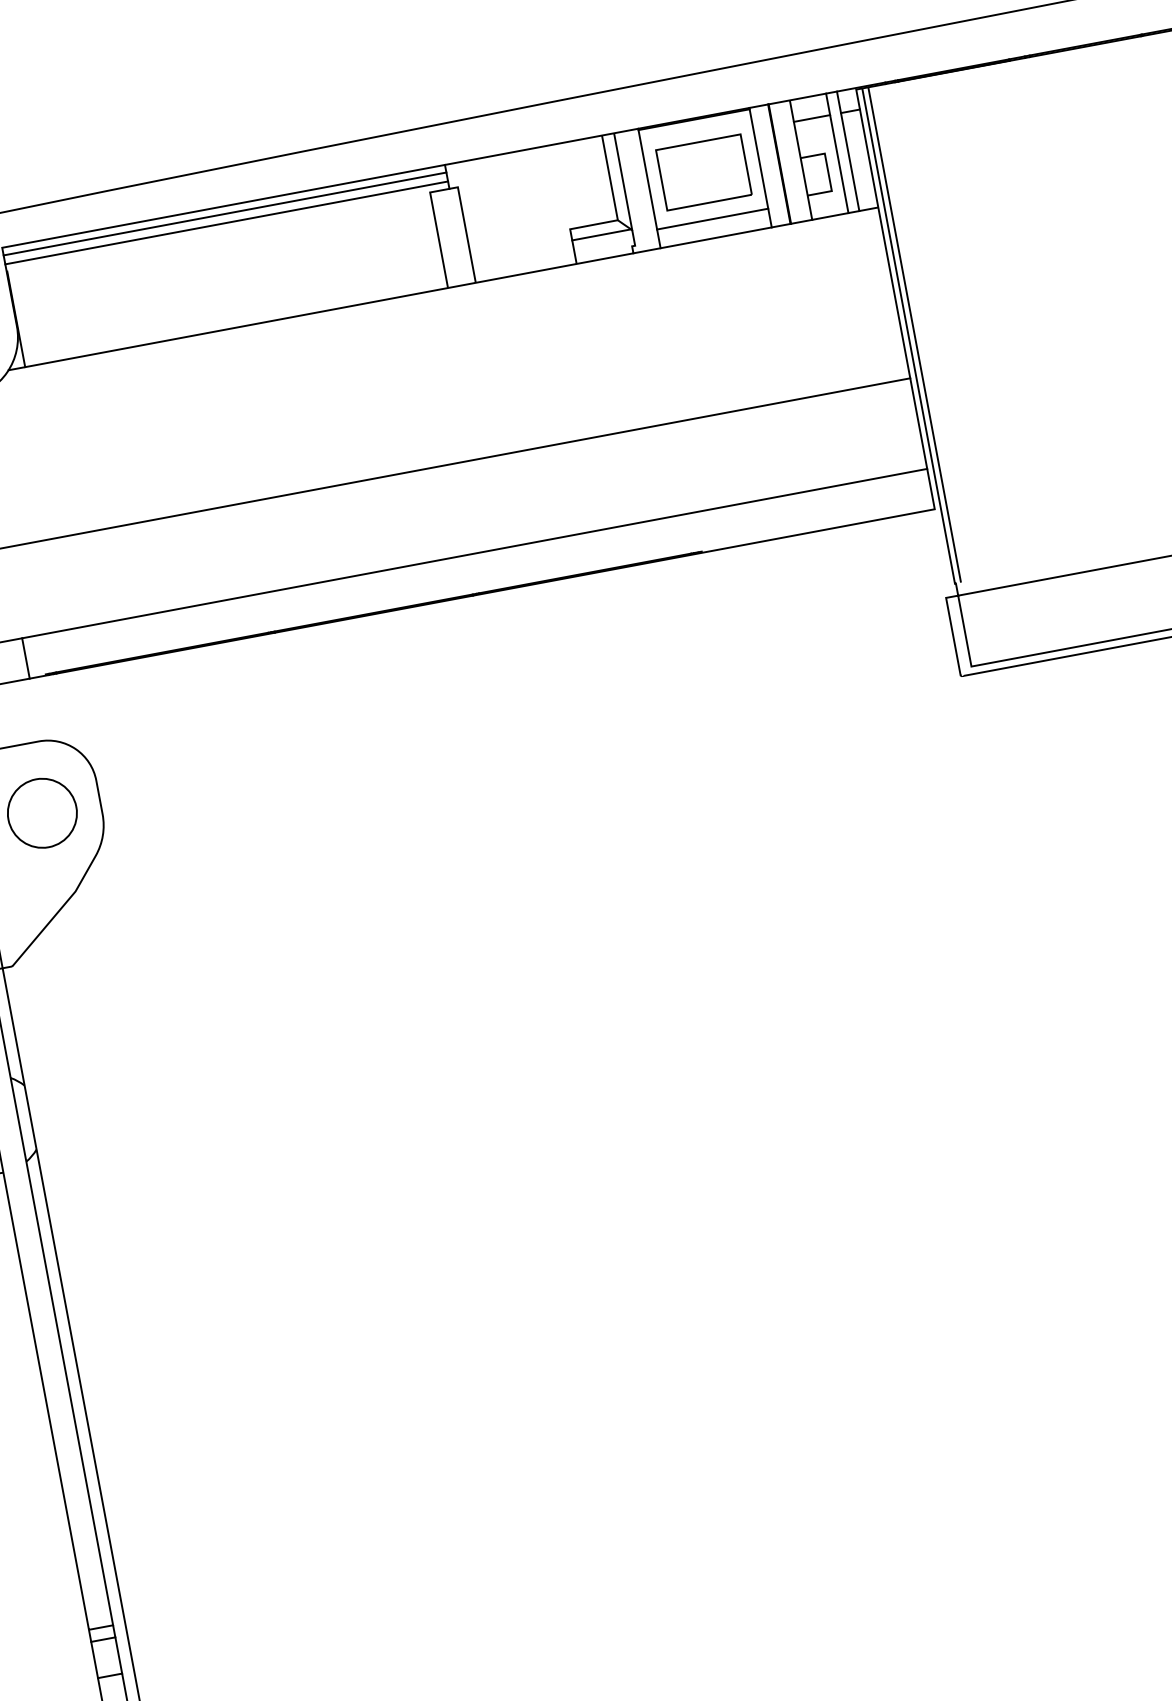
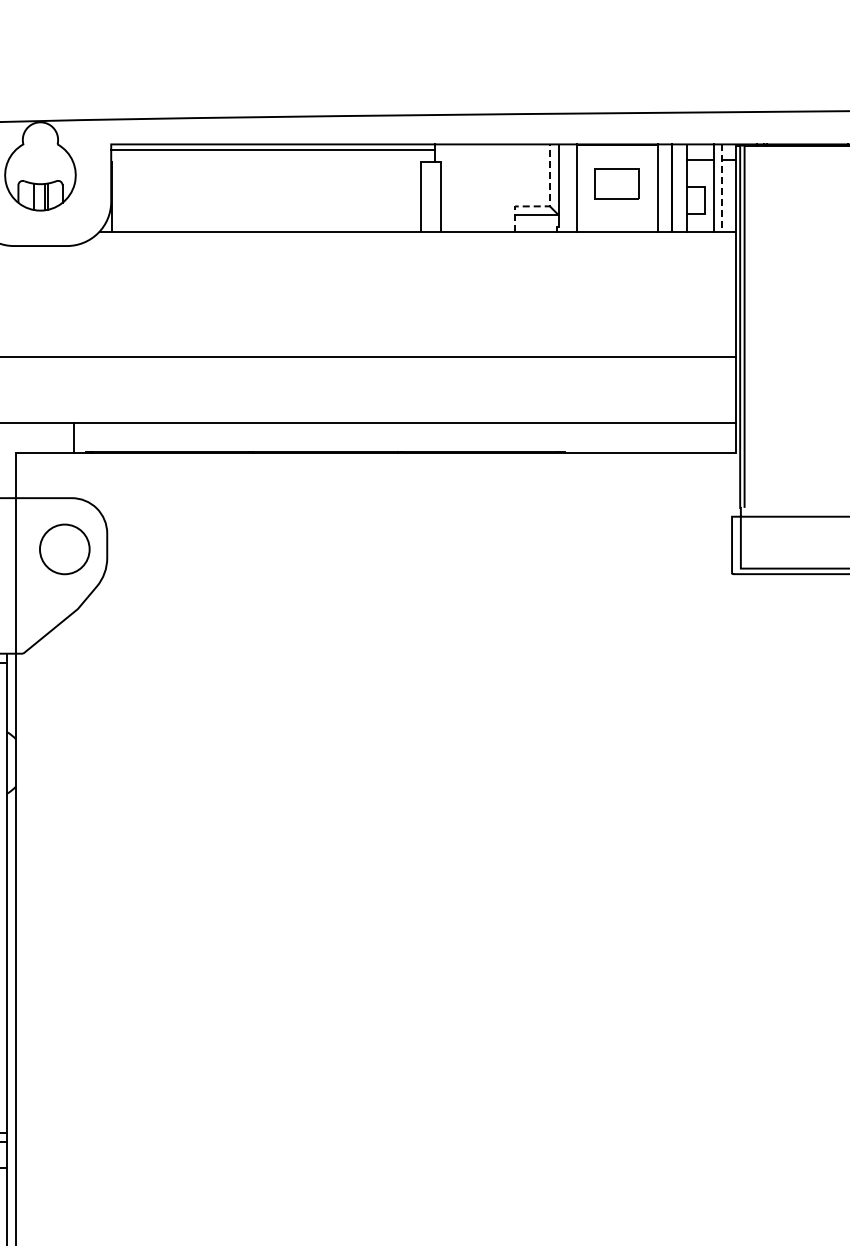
line: (847, 151) -> (721, 188), solid -> dashed
part: (702, 171) -> (616, 183), size x0.7
line: (711, 219) -> (616, 218), removed
line: (617, 220) -> (549, 206), solid -> dashed
line: (227, 222) -> (273, 156), removed

